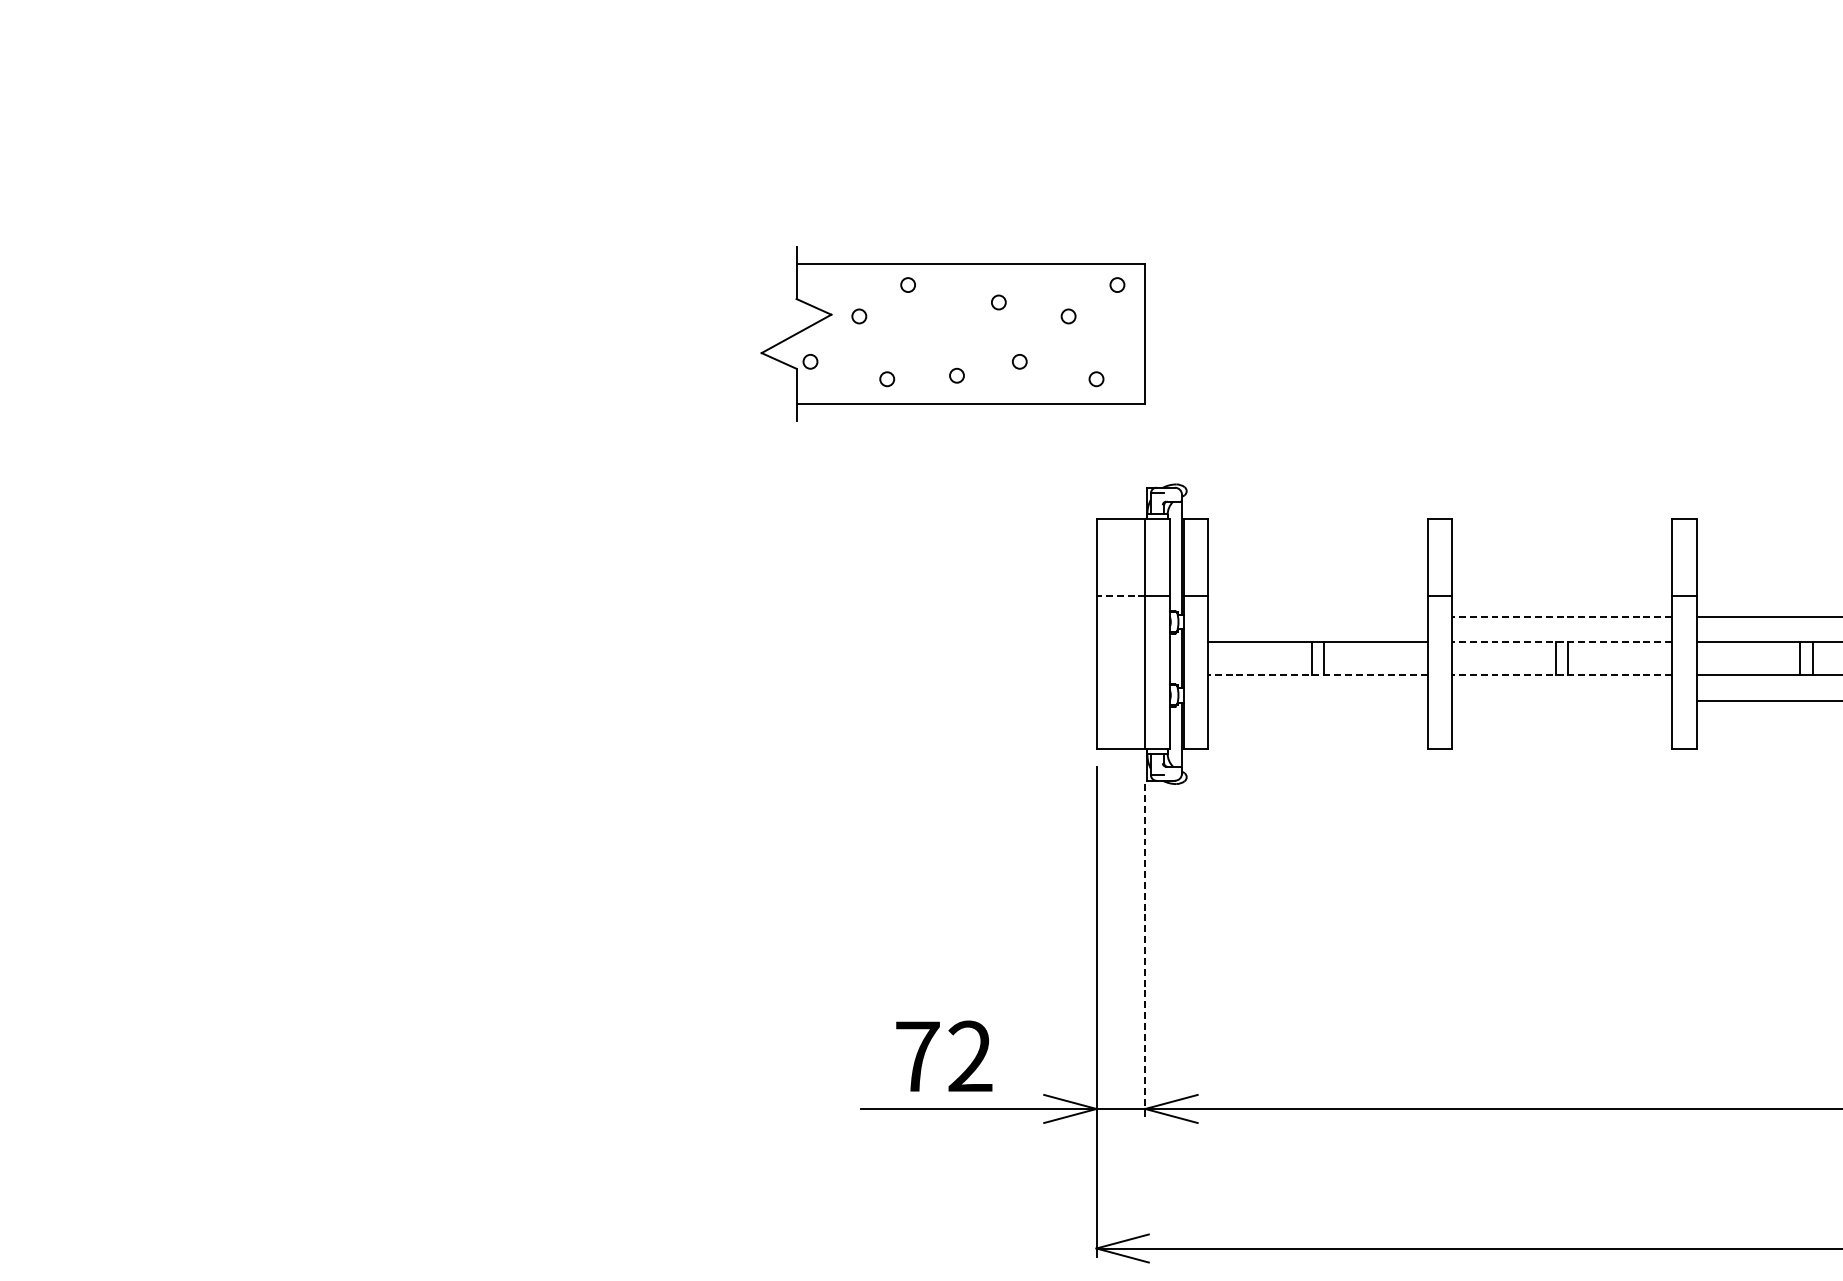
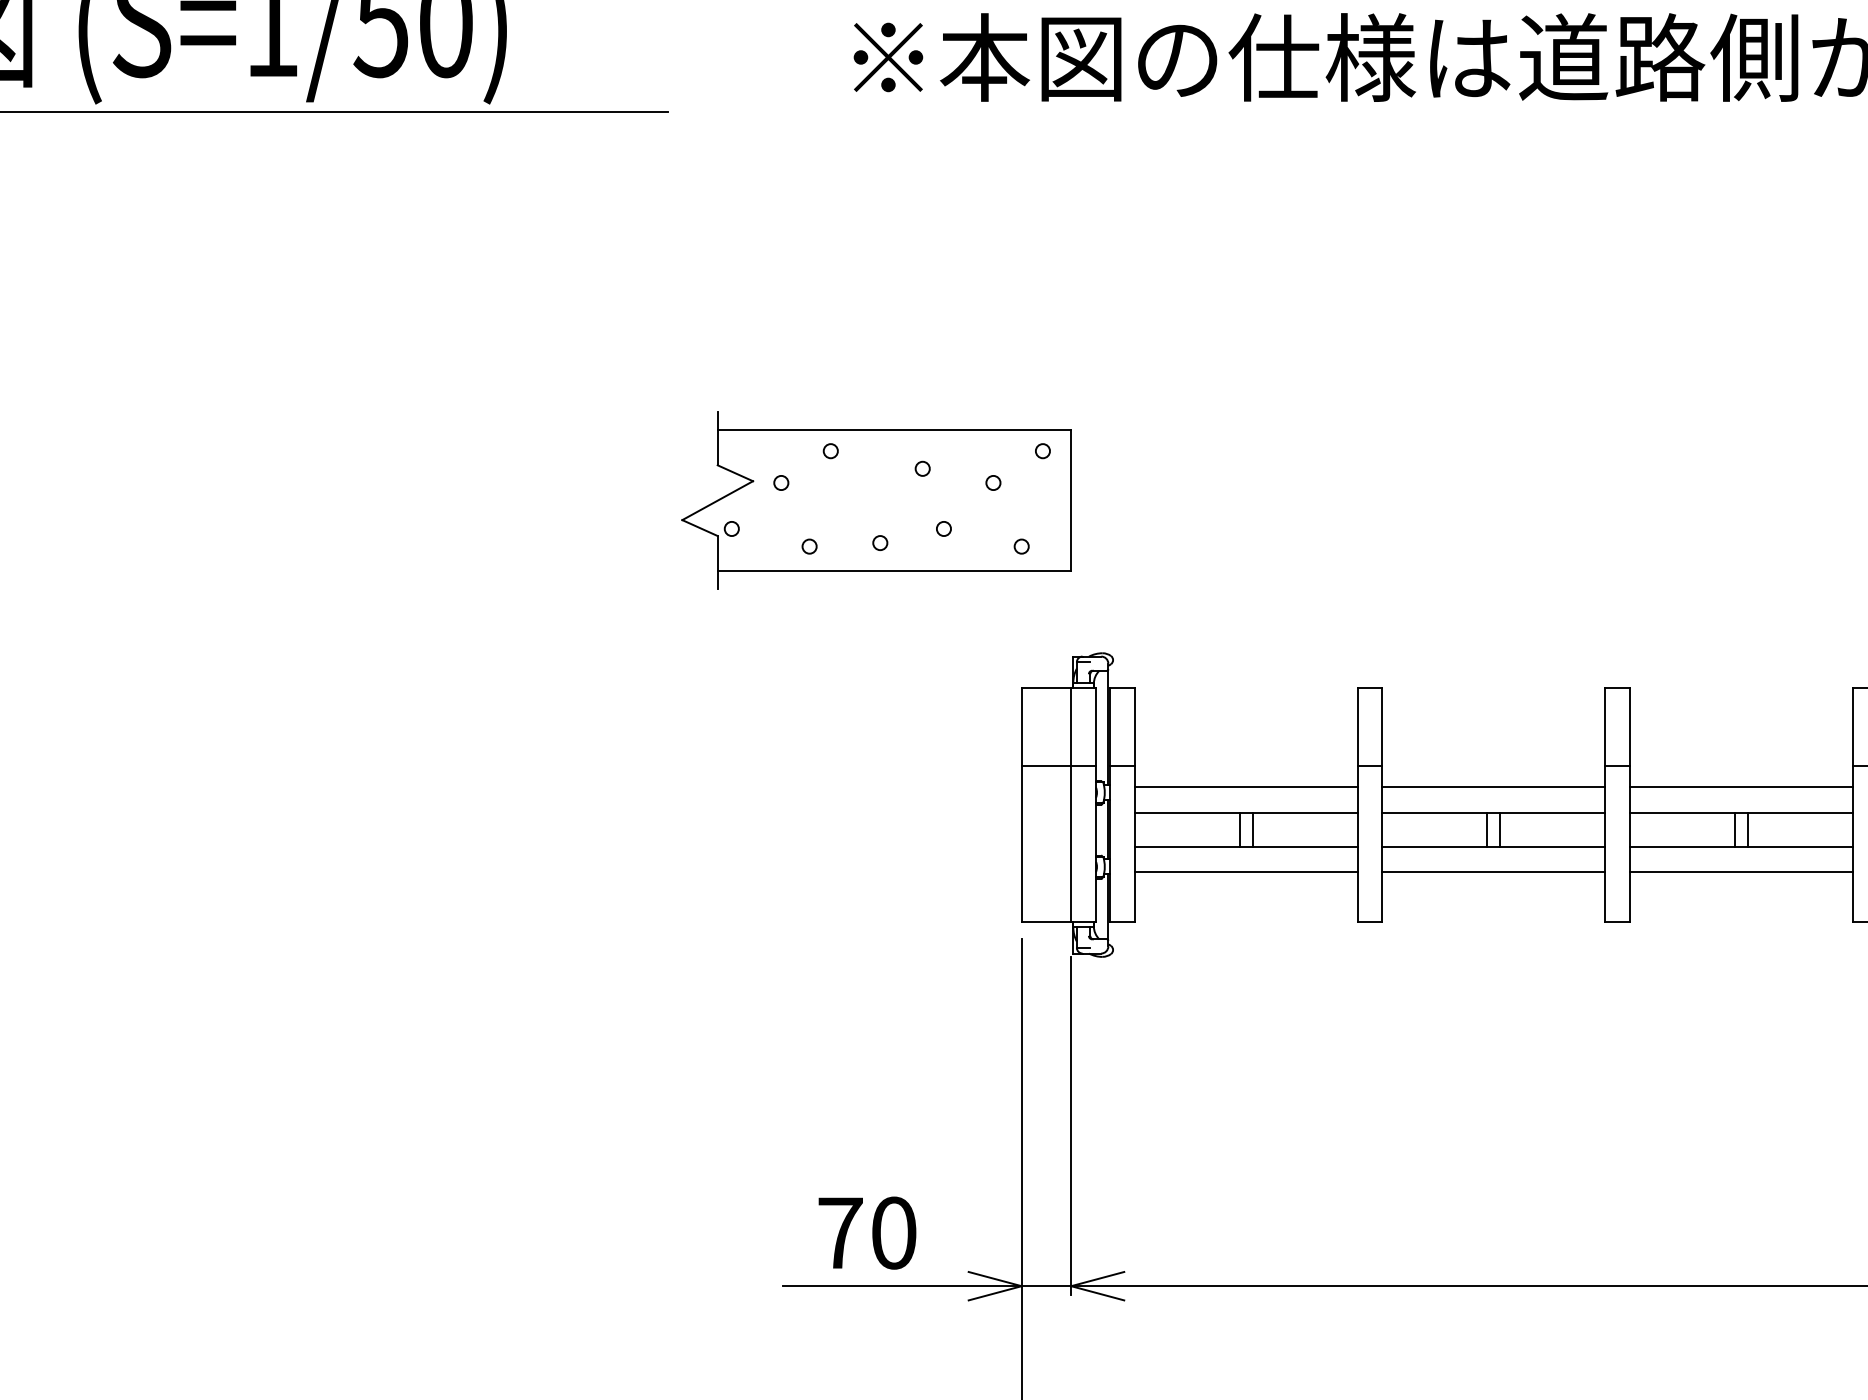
line: (1120, 596) -> (1046, 766), dashed -> solid
line: (1317, 616) -> (1245, 787), added
line: (1562, 616) -> (1493, 787), dashed -> solid
line: (1562, 641) -> (1493, 812), dashed -> solid
line: (1317, 675) -> (1245, 846), dashed -> solid
line: (1562, 675) -> (1493, 846), dashed -> solid
line: (1317, 700) -> (1245, 872), added
line: (1562, 700) -> (1493, 872), added
line: (1145, 951) -> (1071, 1126), dashed -> solid
text: (970, 1055) -> (893, 1232), 72 -> 70

